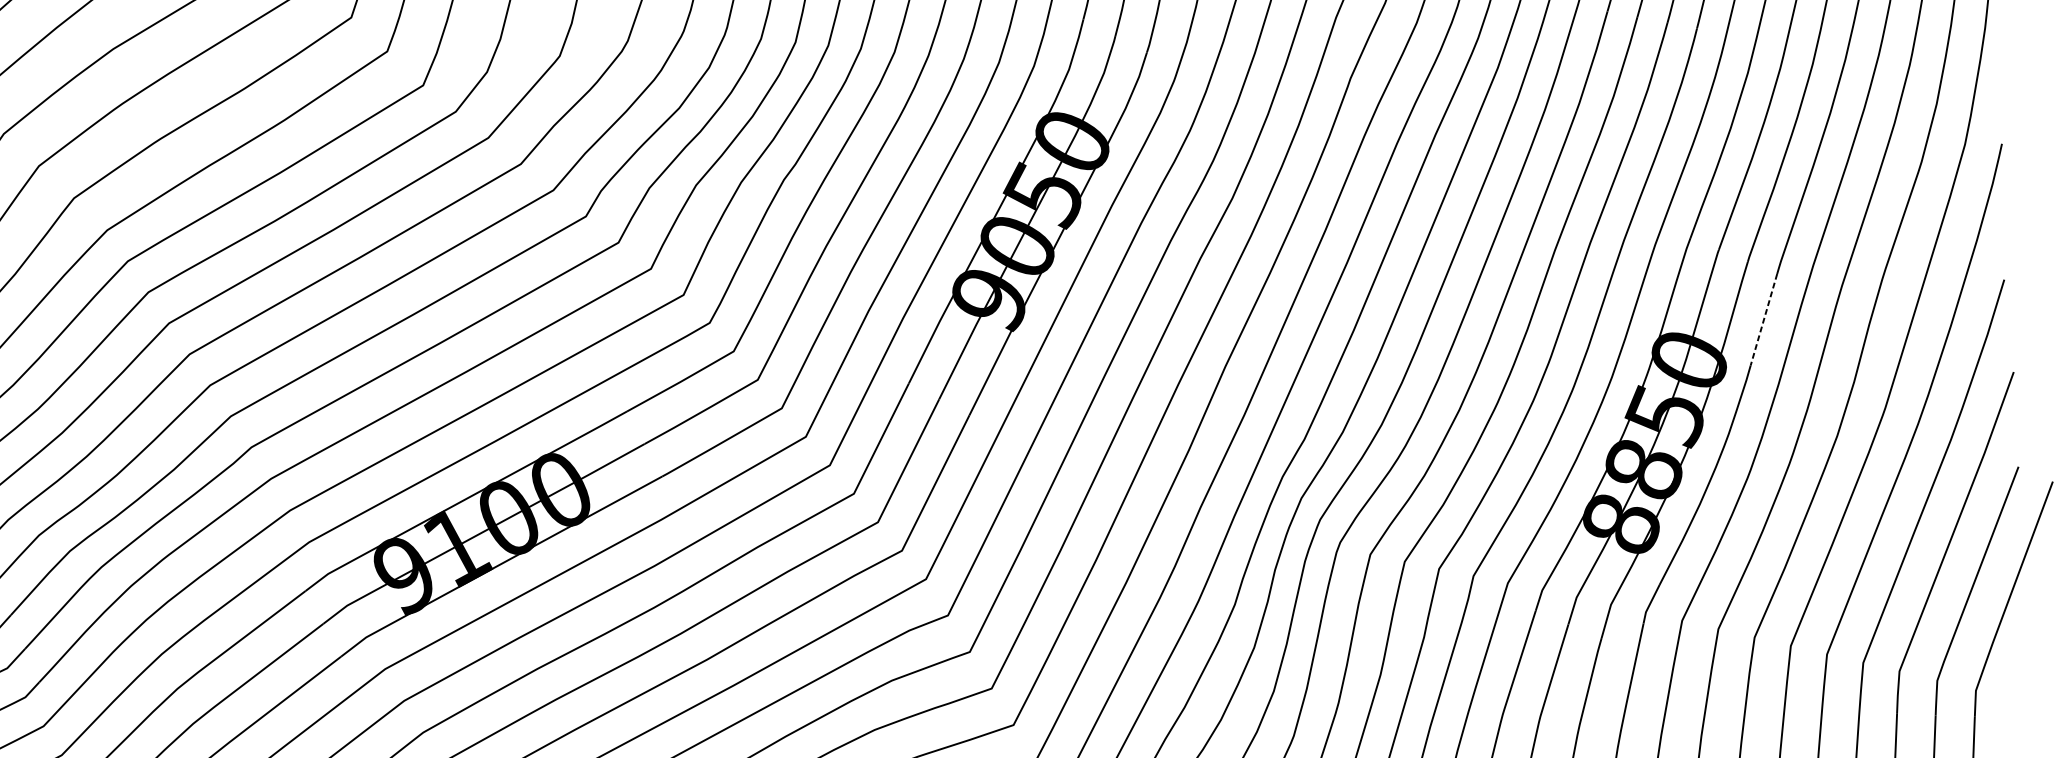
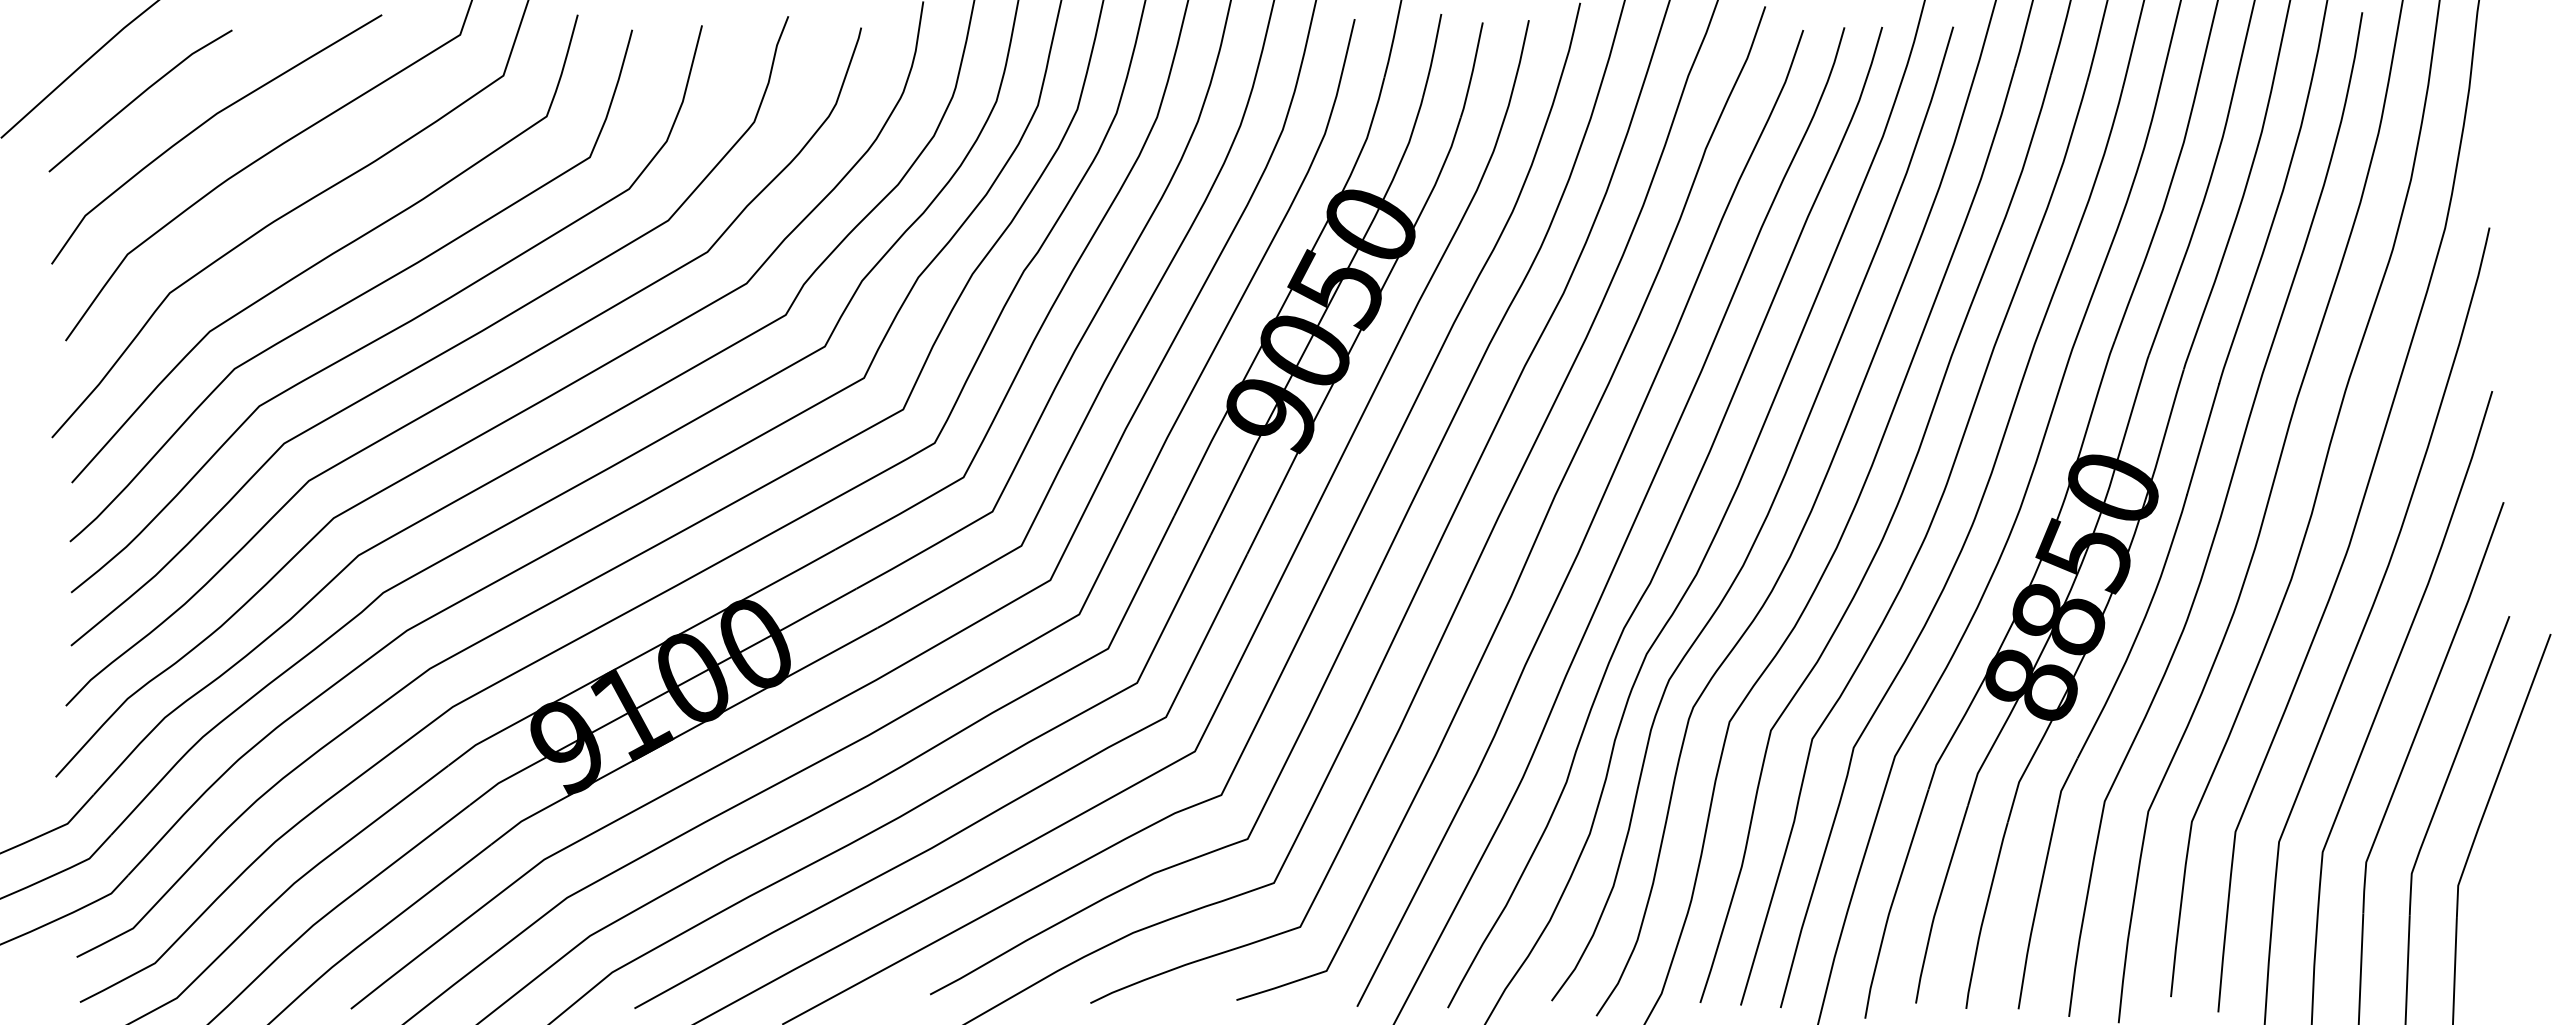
line: (1763, 319) -> (2202, 439), dashed -> solid

